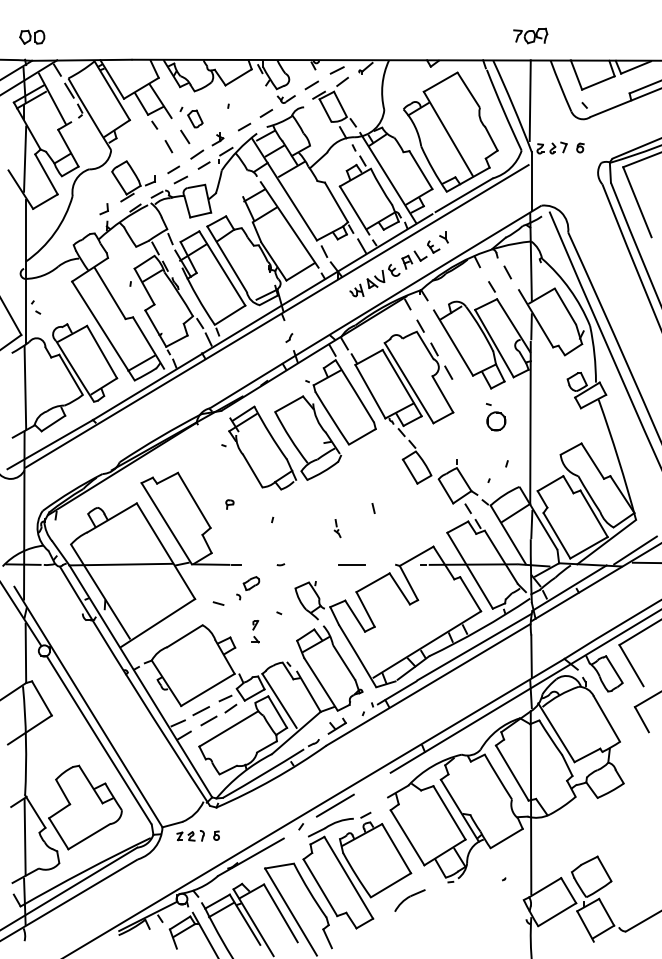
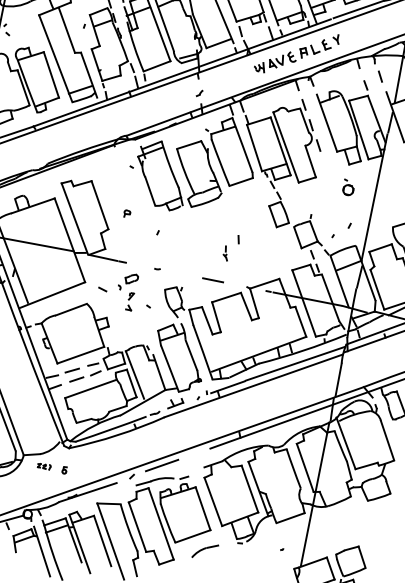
part: (496, 417) -> (348, 188), size x0.7
part: (337, 528) -> (226, 253), moved
part: (255, 631) -> (130, 301), moved
part: (190, 835) -> (44, 466), size x0.6

